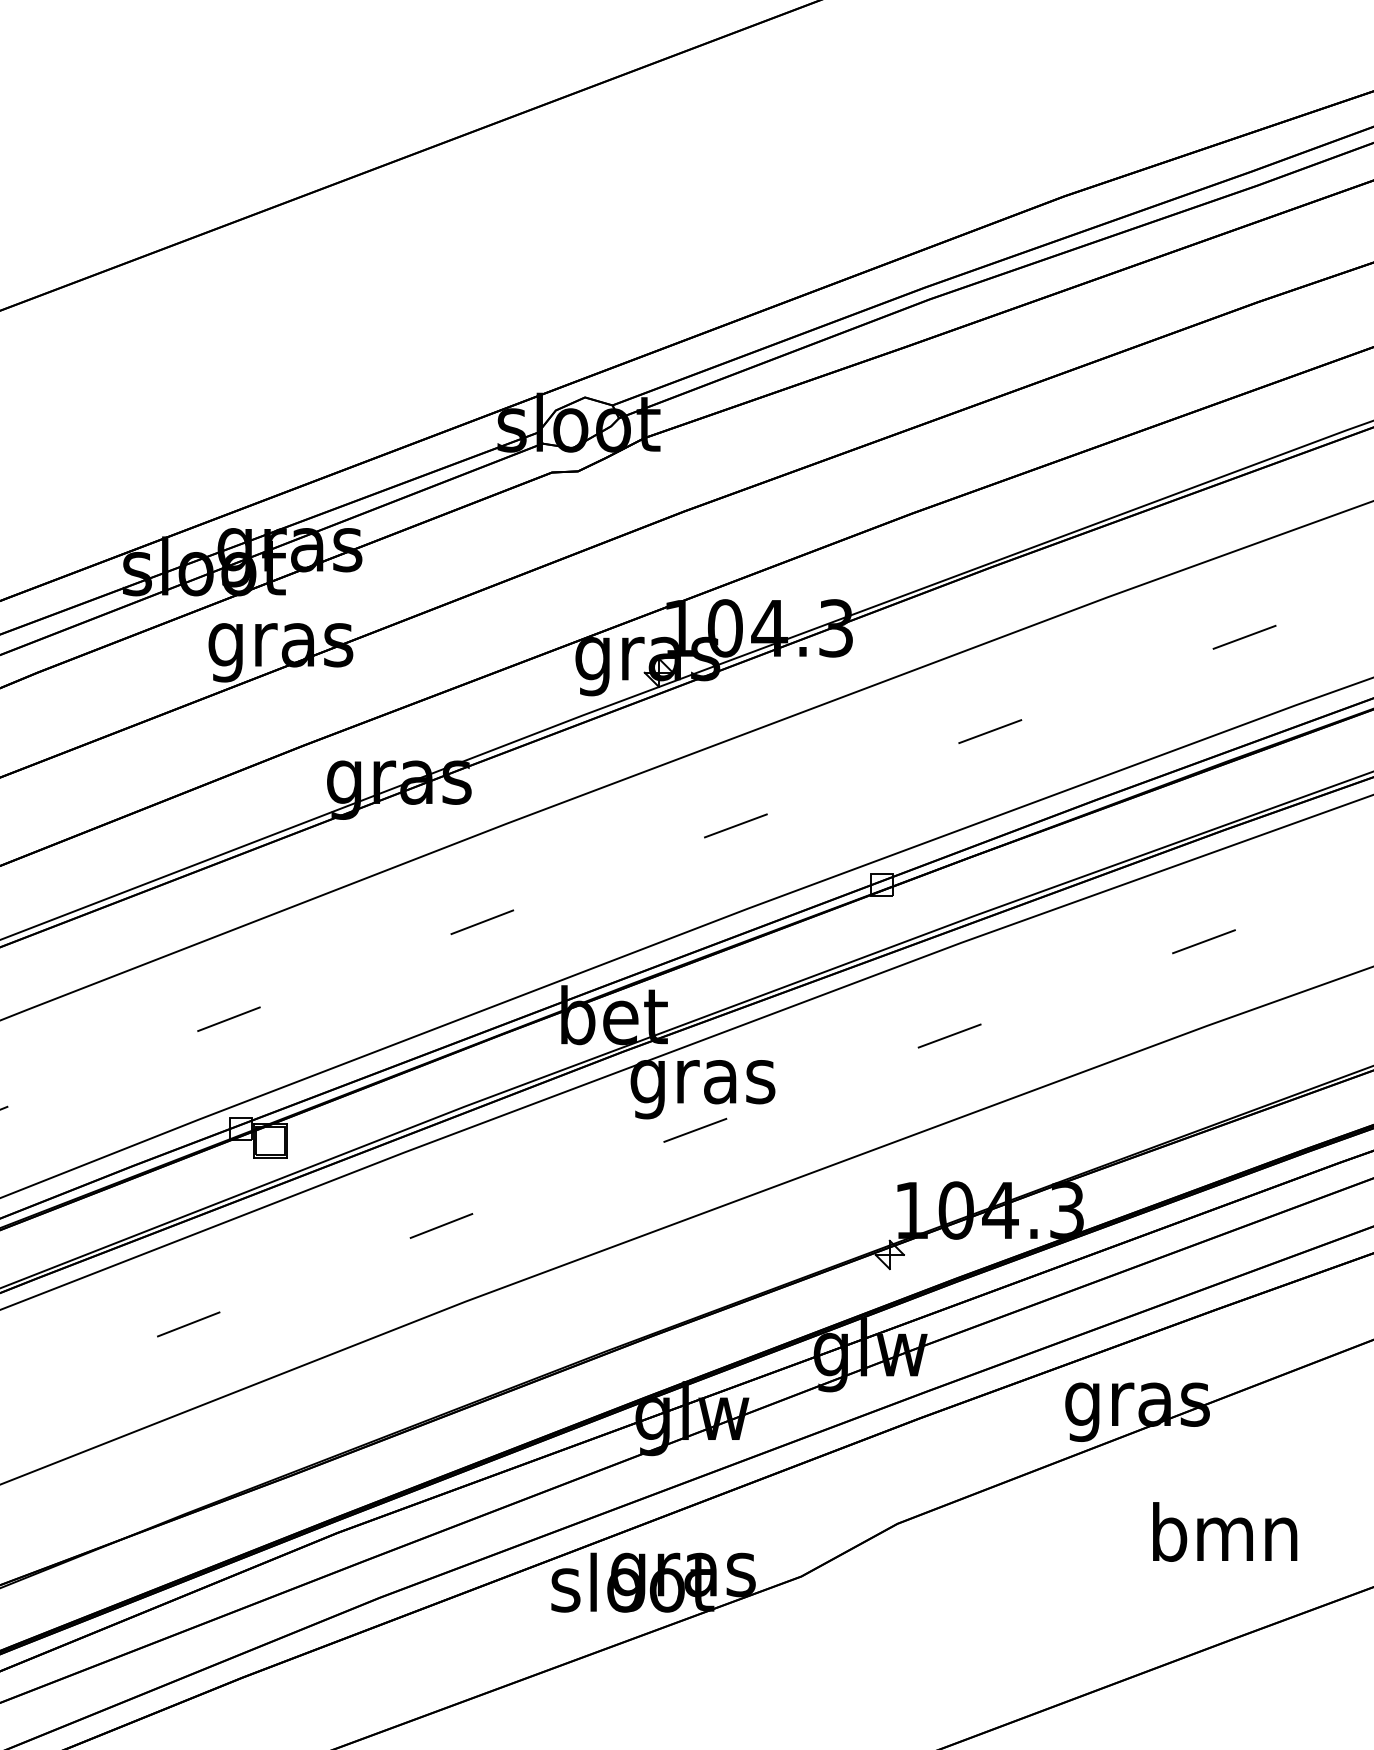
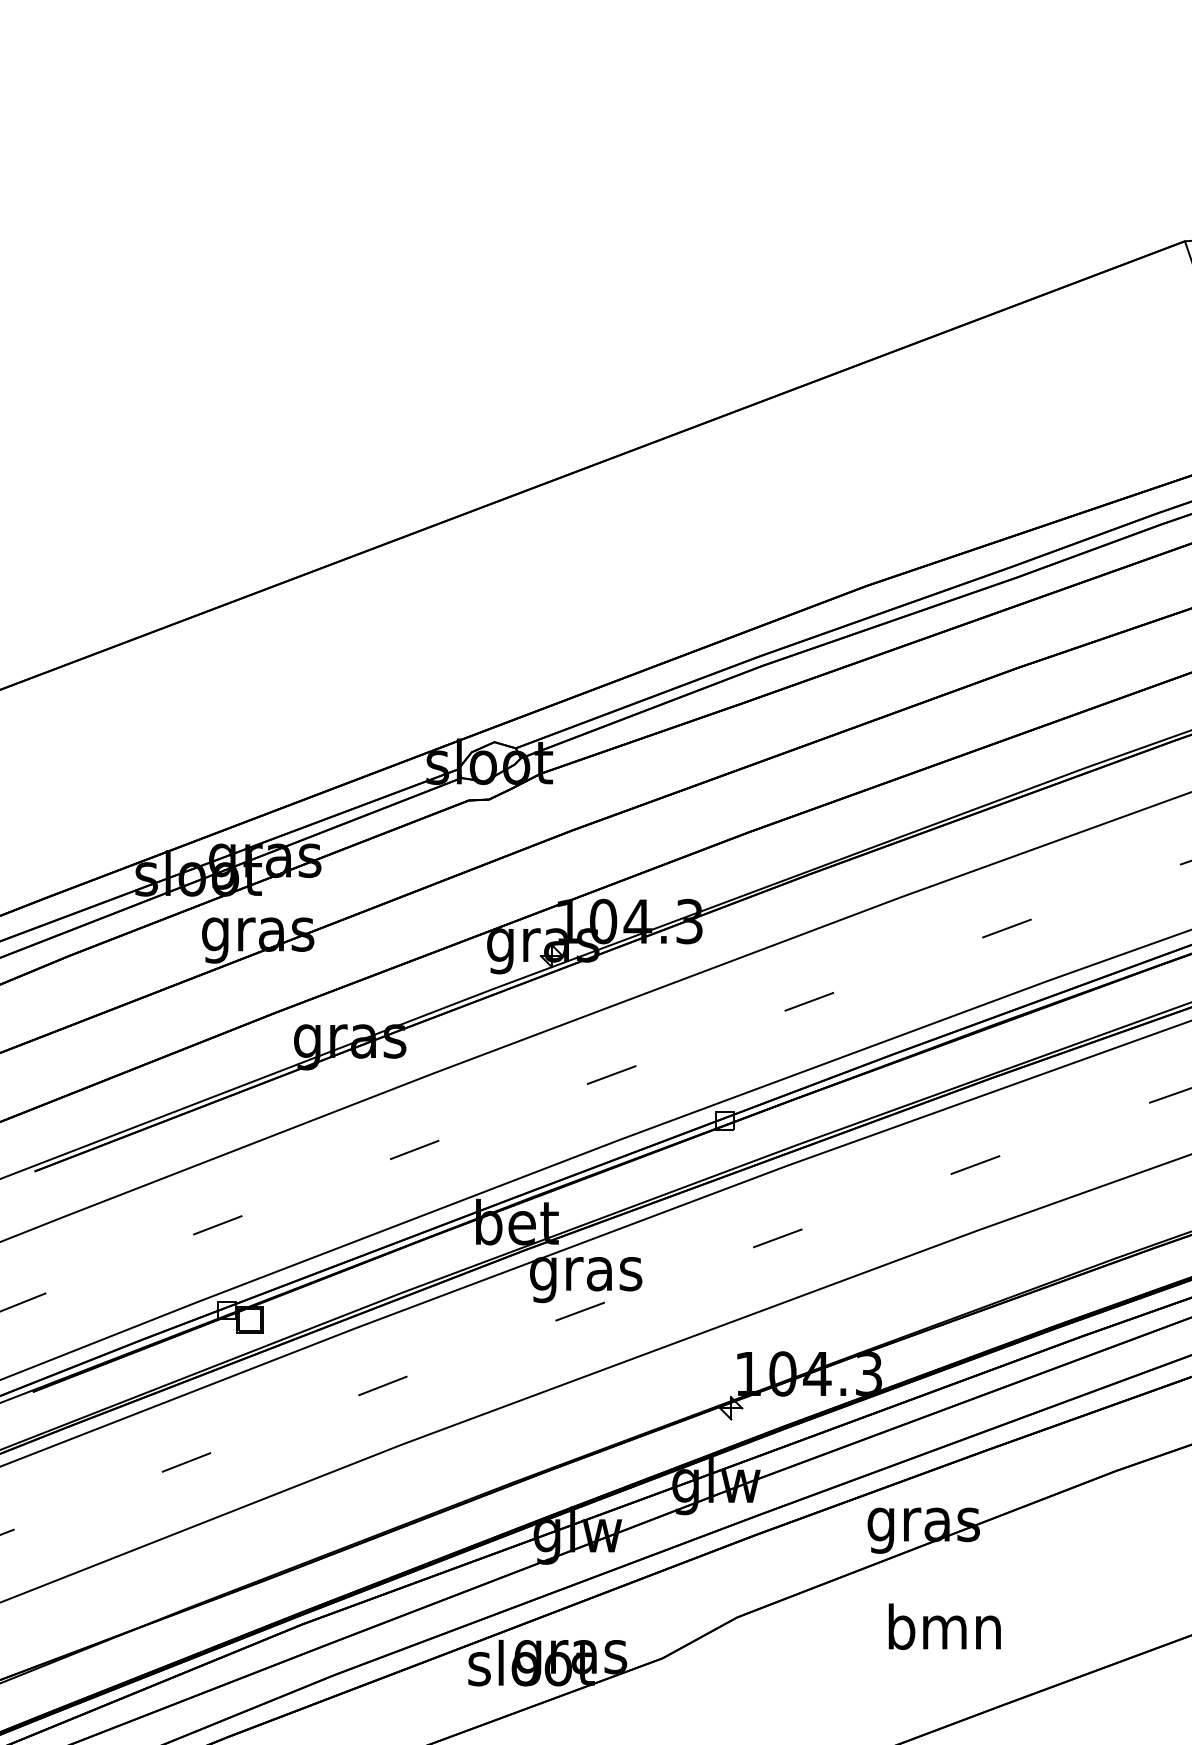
text: (1224, 1531) -> (944, 1626), moved

